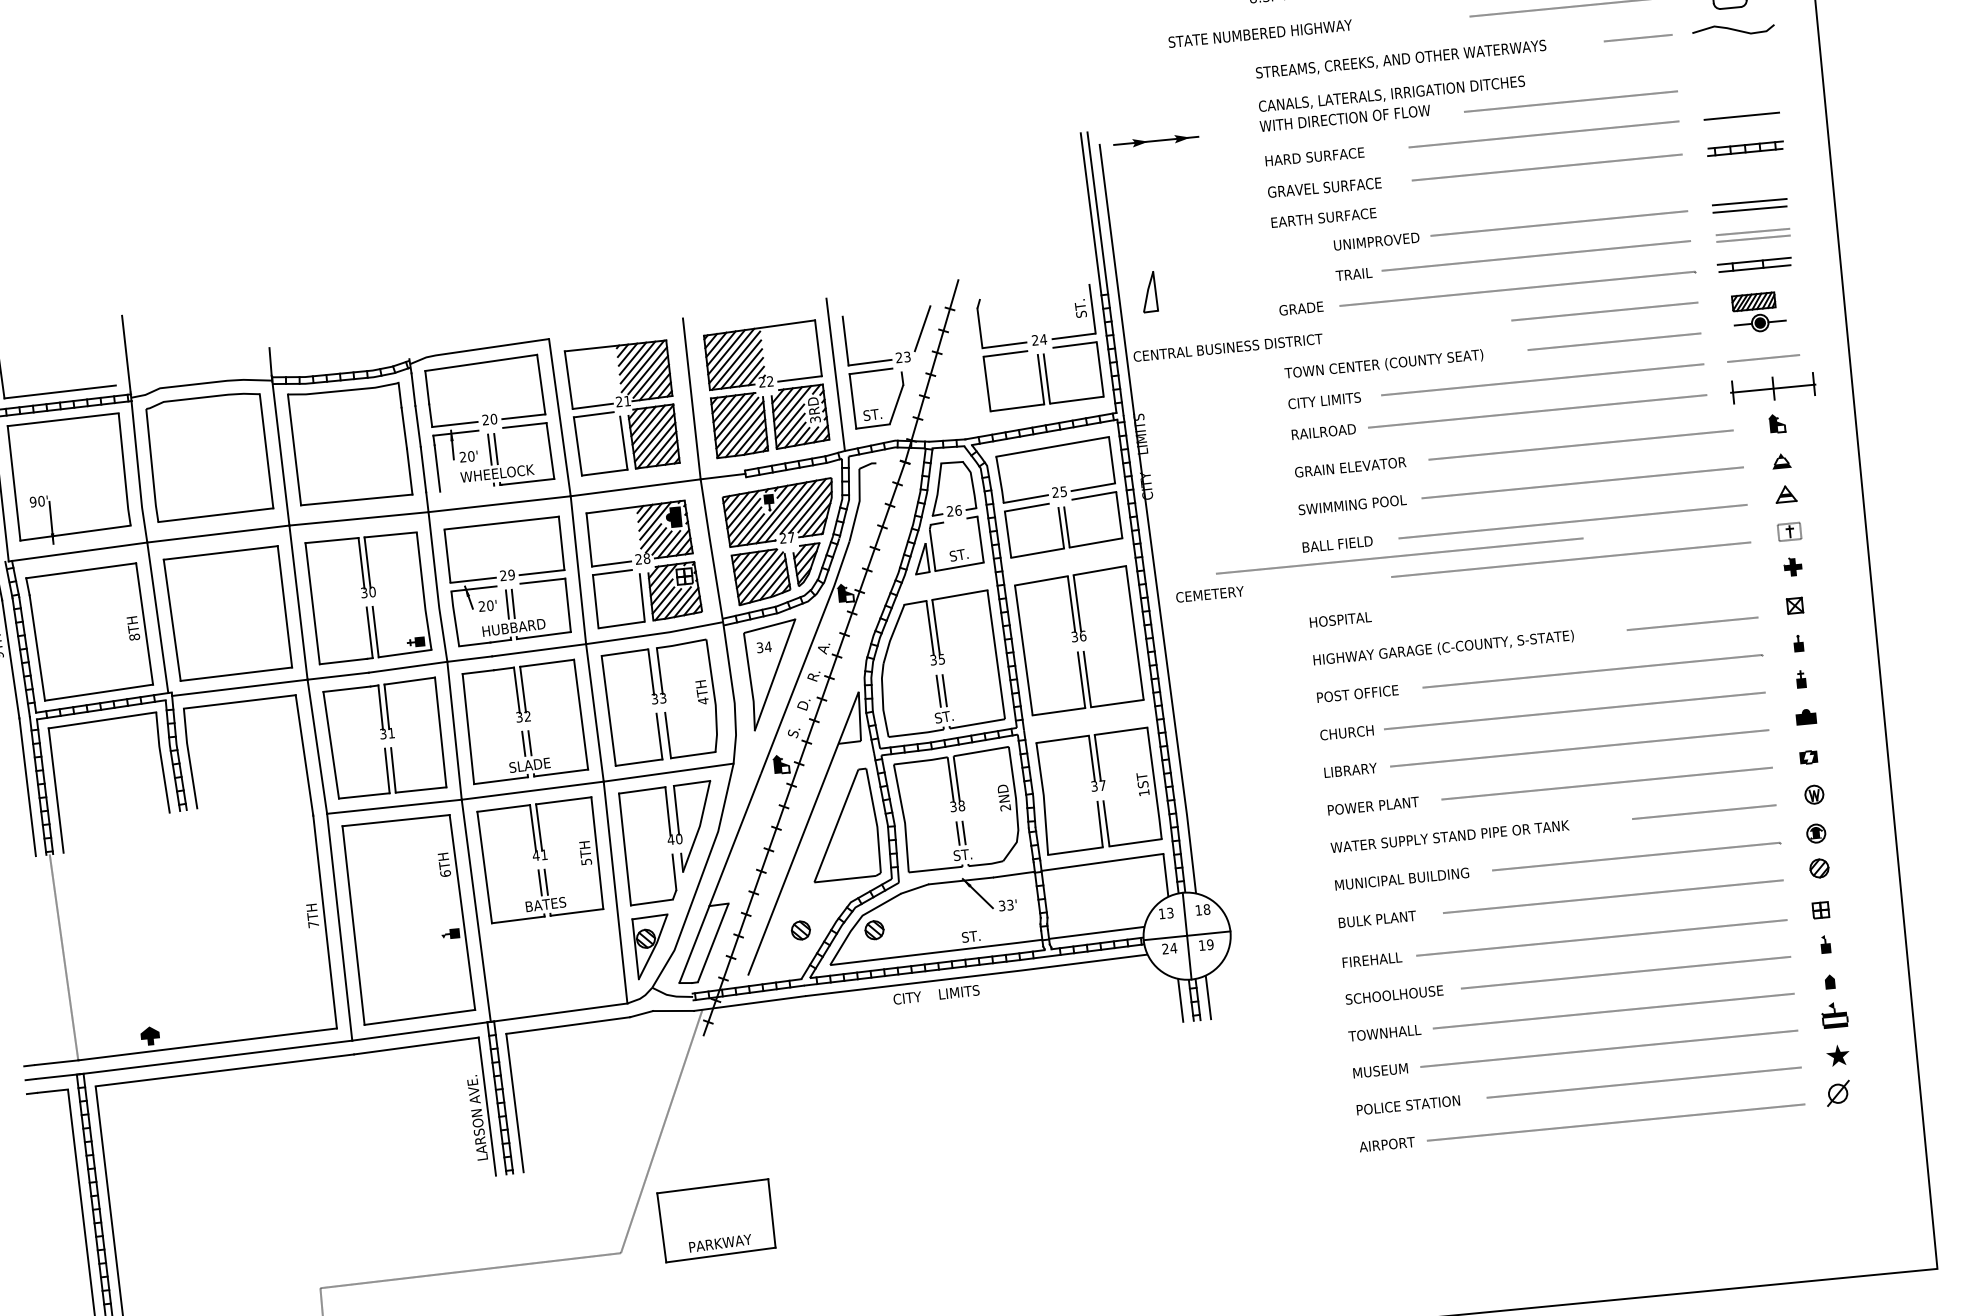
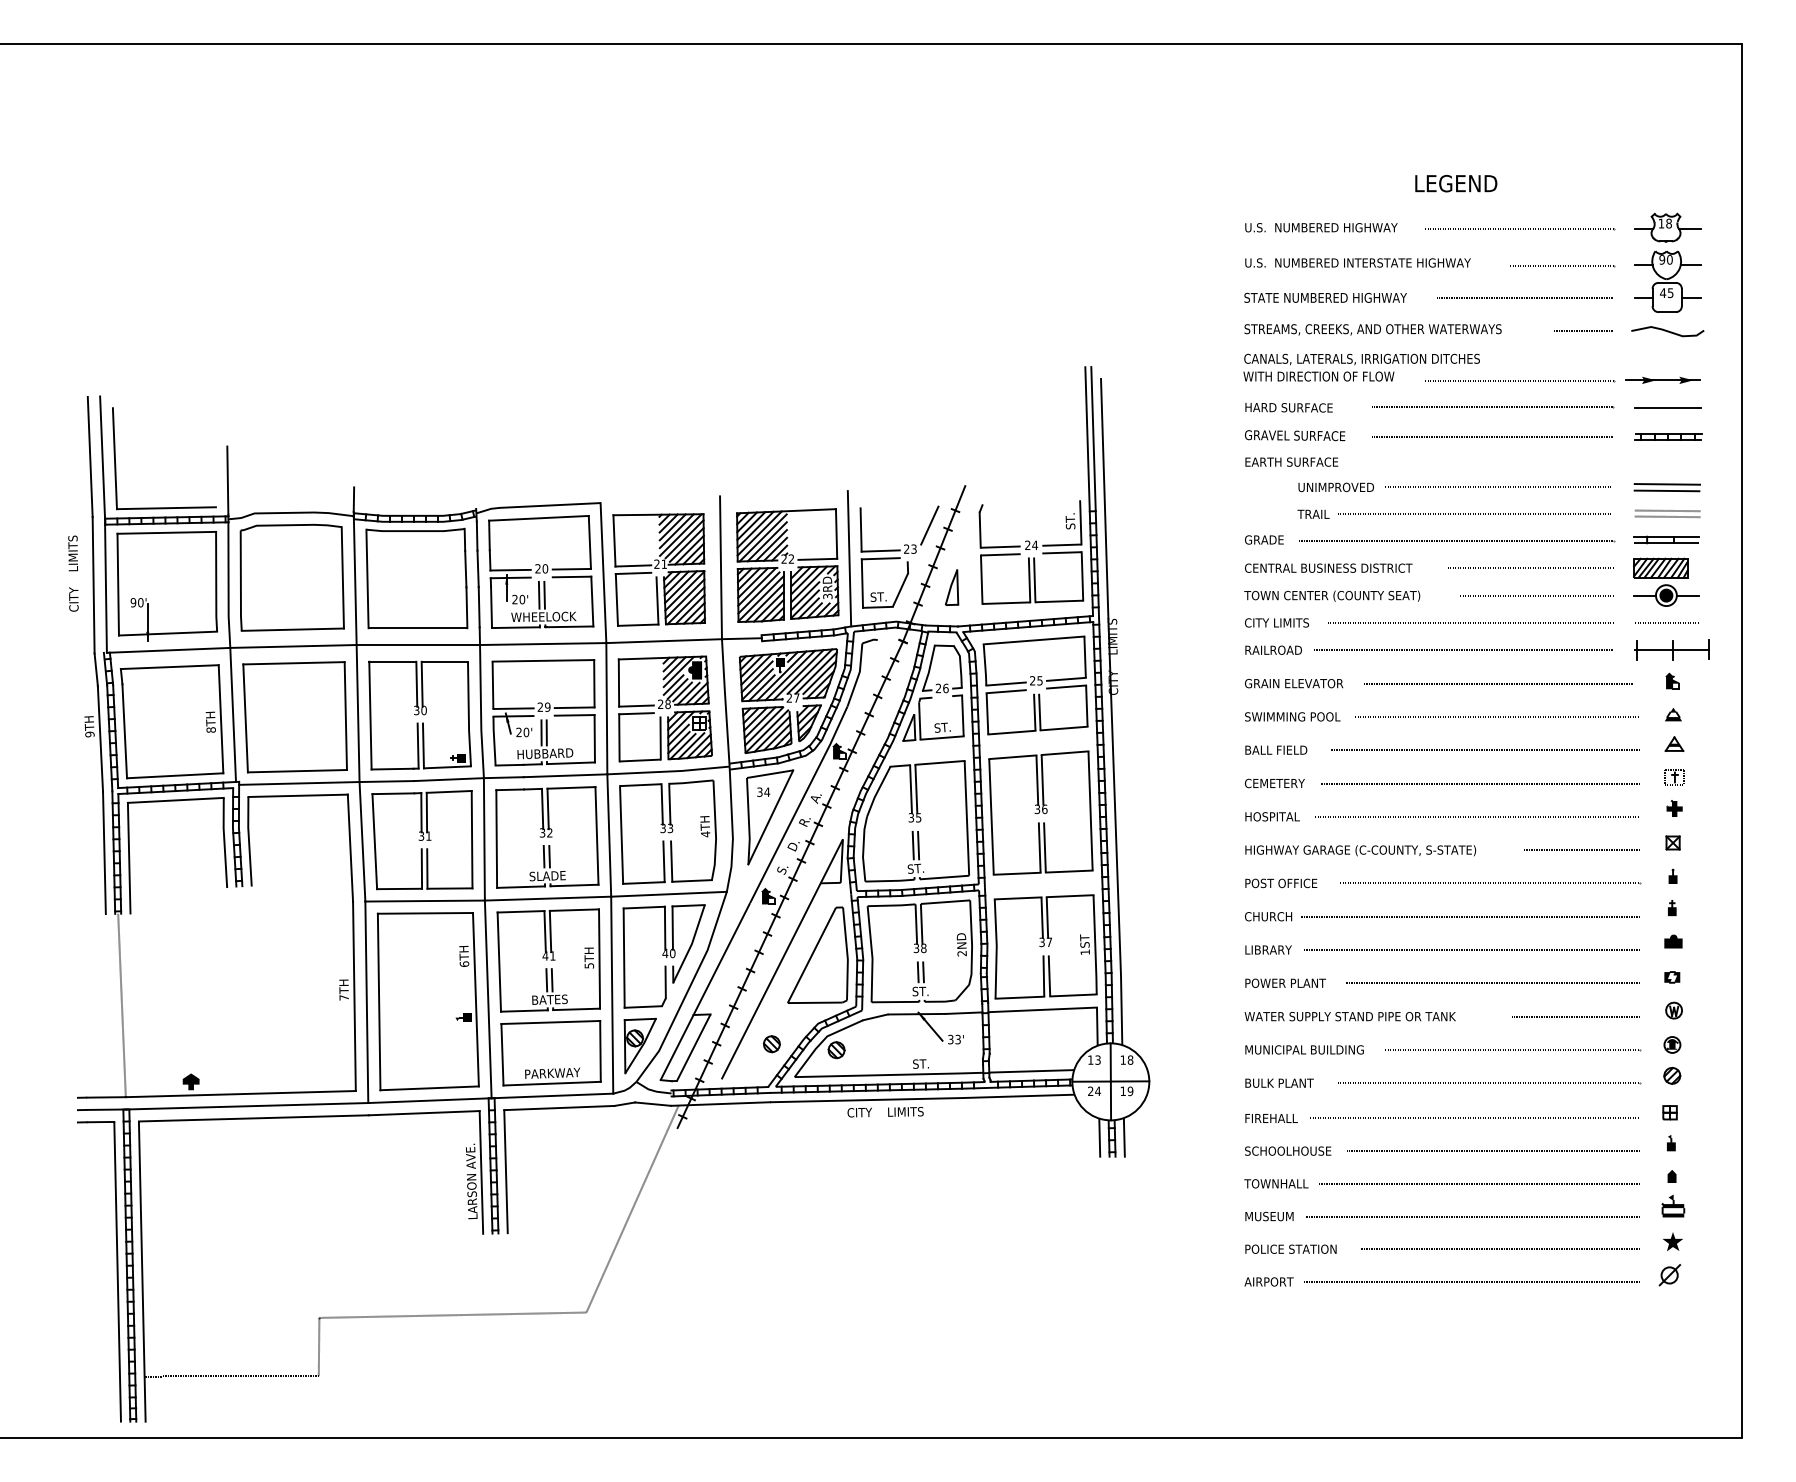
text: (1260, 33) -> (1325, 297), moved
part: (1155, 140) -> (1662, 379), moved
part: (1148, 292) -> (951, 587), moved
part: (1759, 311) -> (1666, 581), size x1.43
text: (1227, 346) -> (1328, 567), moved
line: (466, 488) -> (515, 627), added
line: (1398, 555) -> (1475, 816), moved
text: (1209, 594) -> (1274, 783), moved
part: (715, 1221) -> (550, 1053), moved

